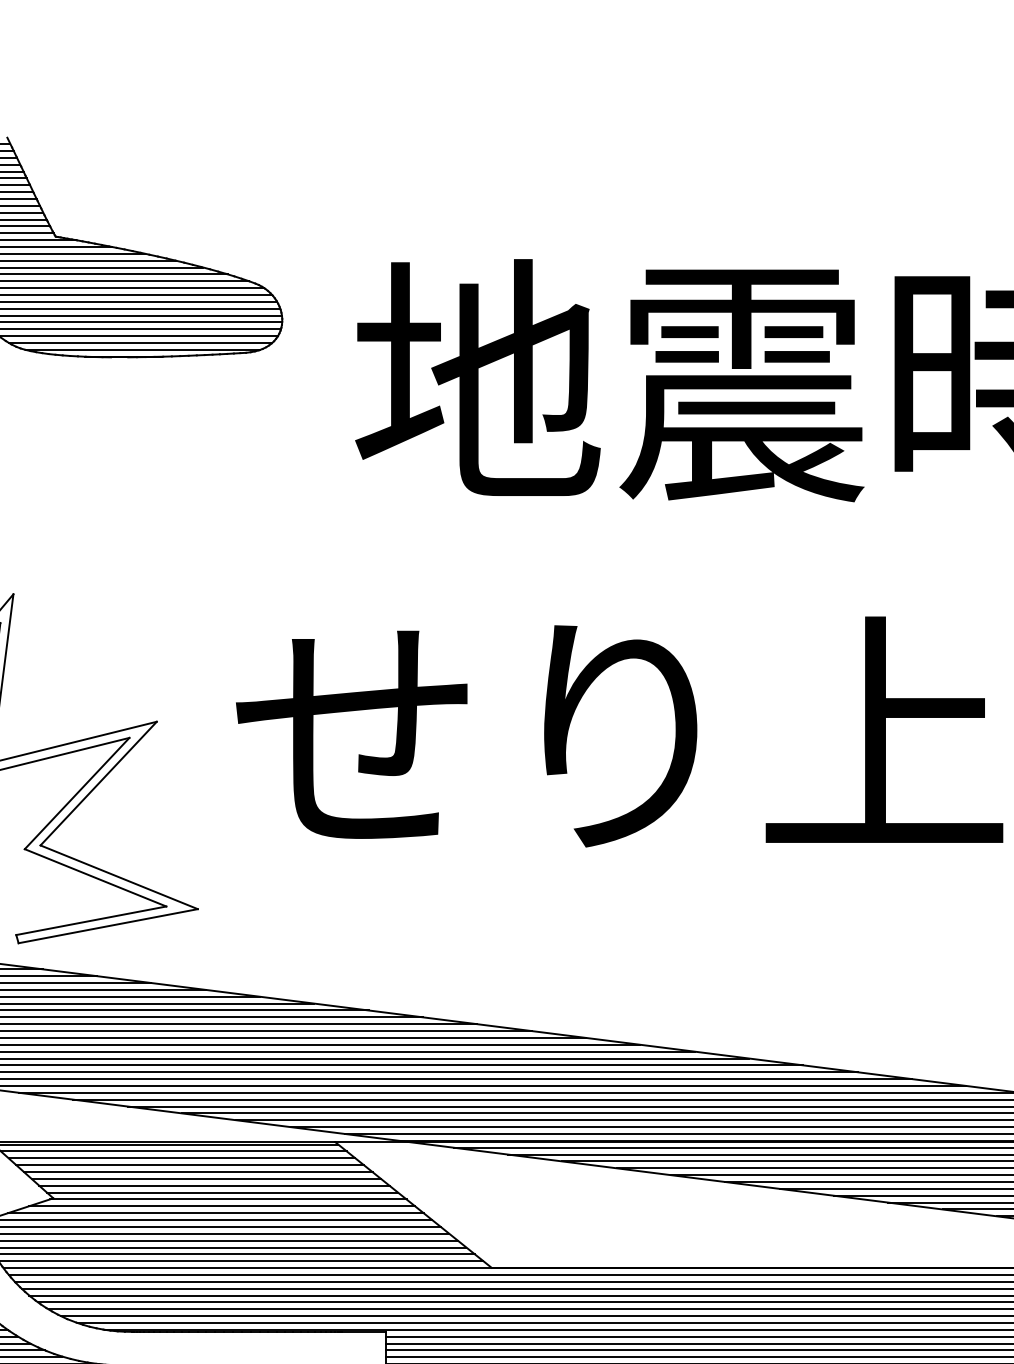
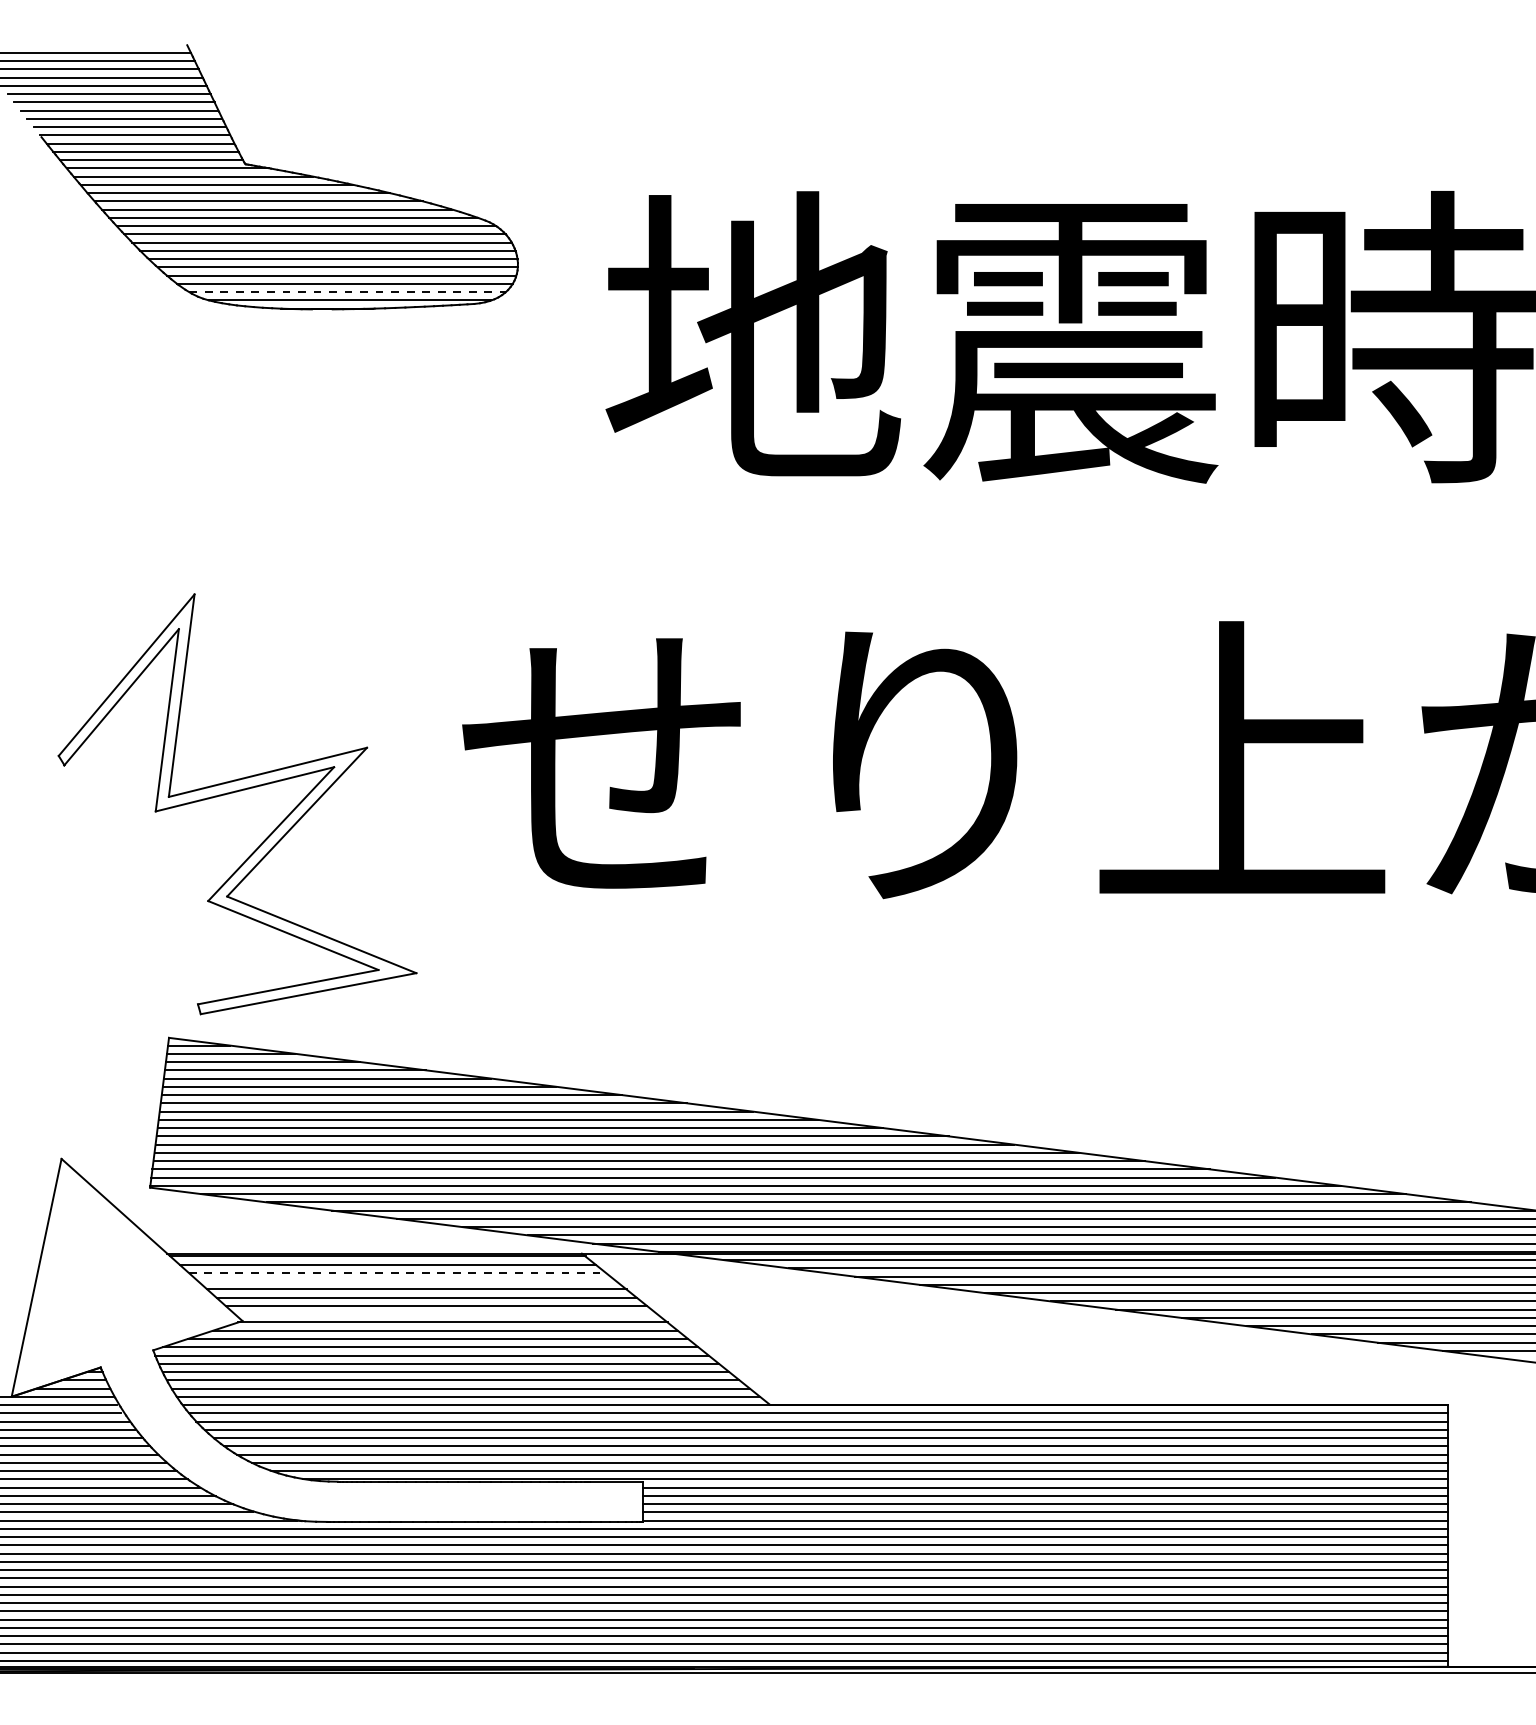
line: (141, 343) -> (348, 292), solid -> dashed
line: (182, 1157) -> (397, 1272), solid -> dashed
line: (190, 1165) -> (407, 1281), removed
line: (222, 1192) -> (445, 1314), removed

